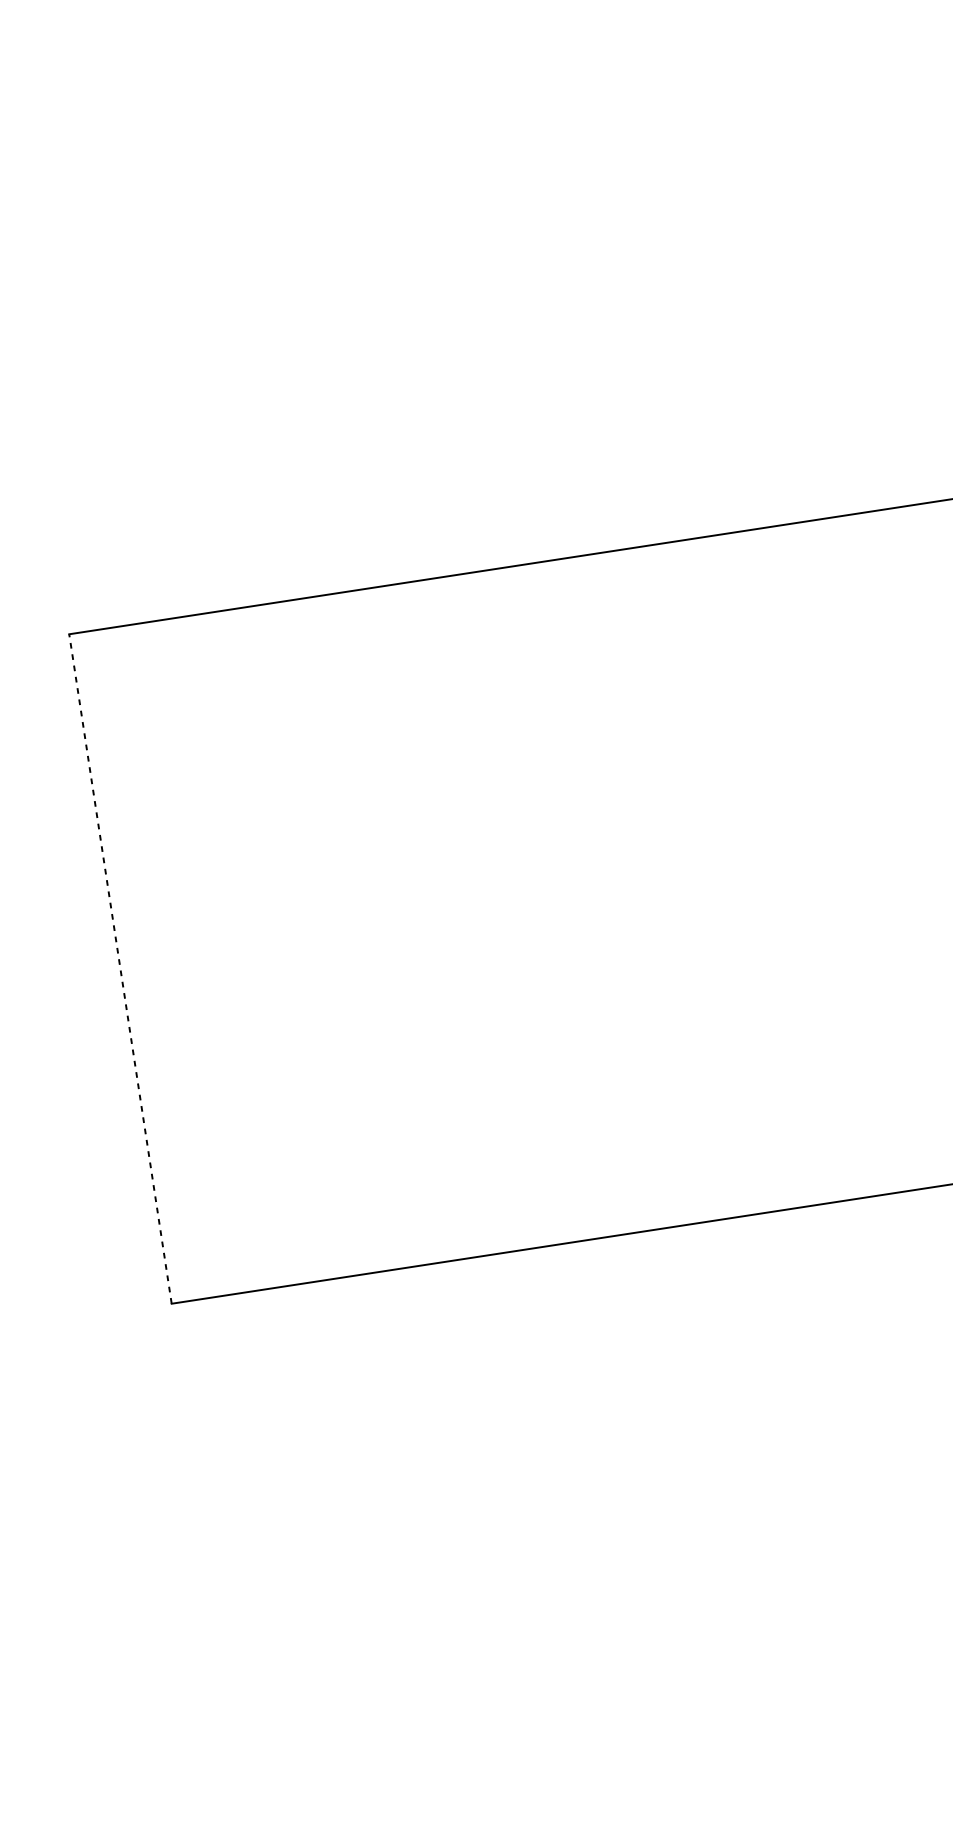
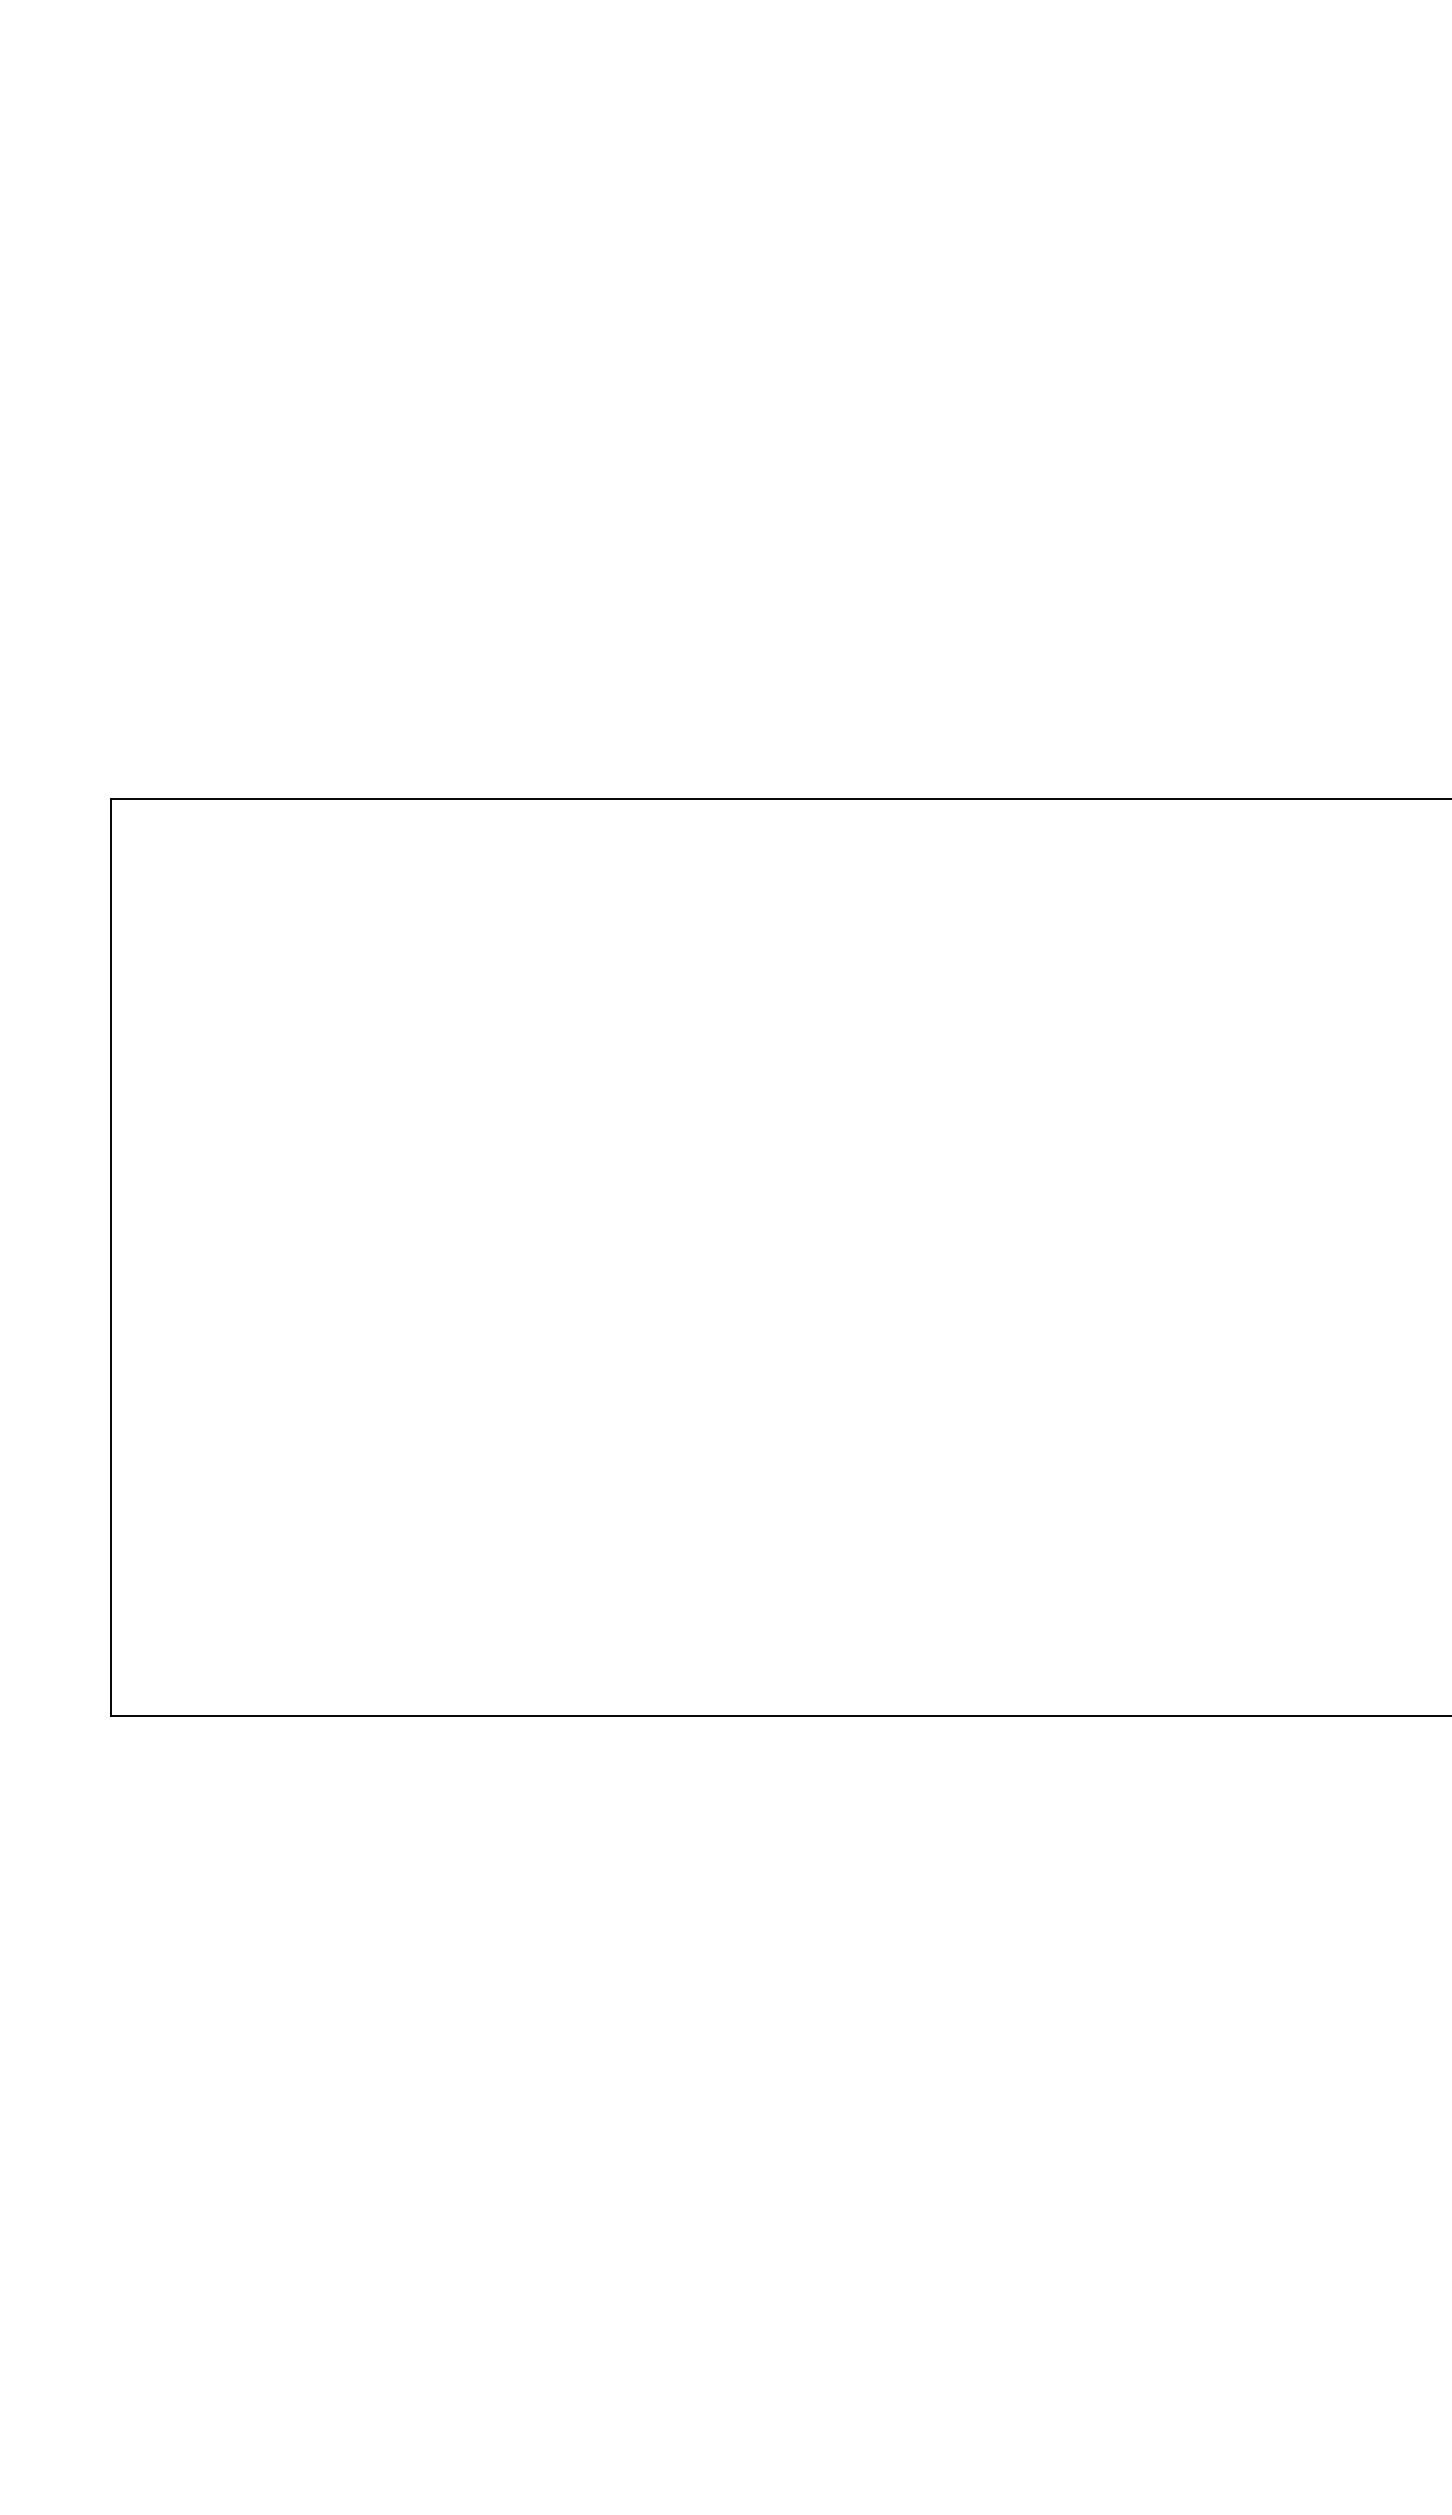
line: (120, 969) -> (110, 1257), dashed -> solid

